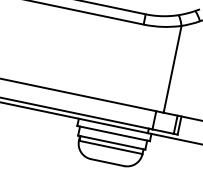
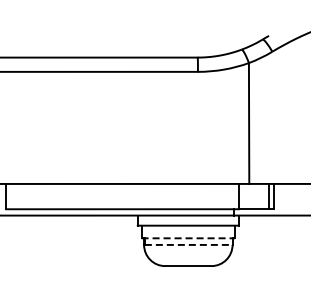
line: (111, 142) -> (188, 238), solid -> dashed
line: (110, 147) -> (188, 244), solid -> dashed

